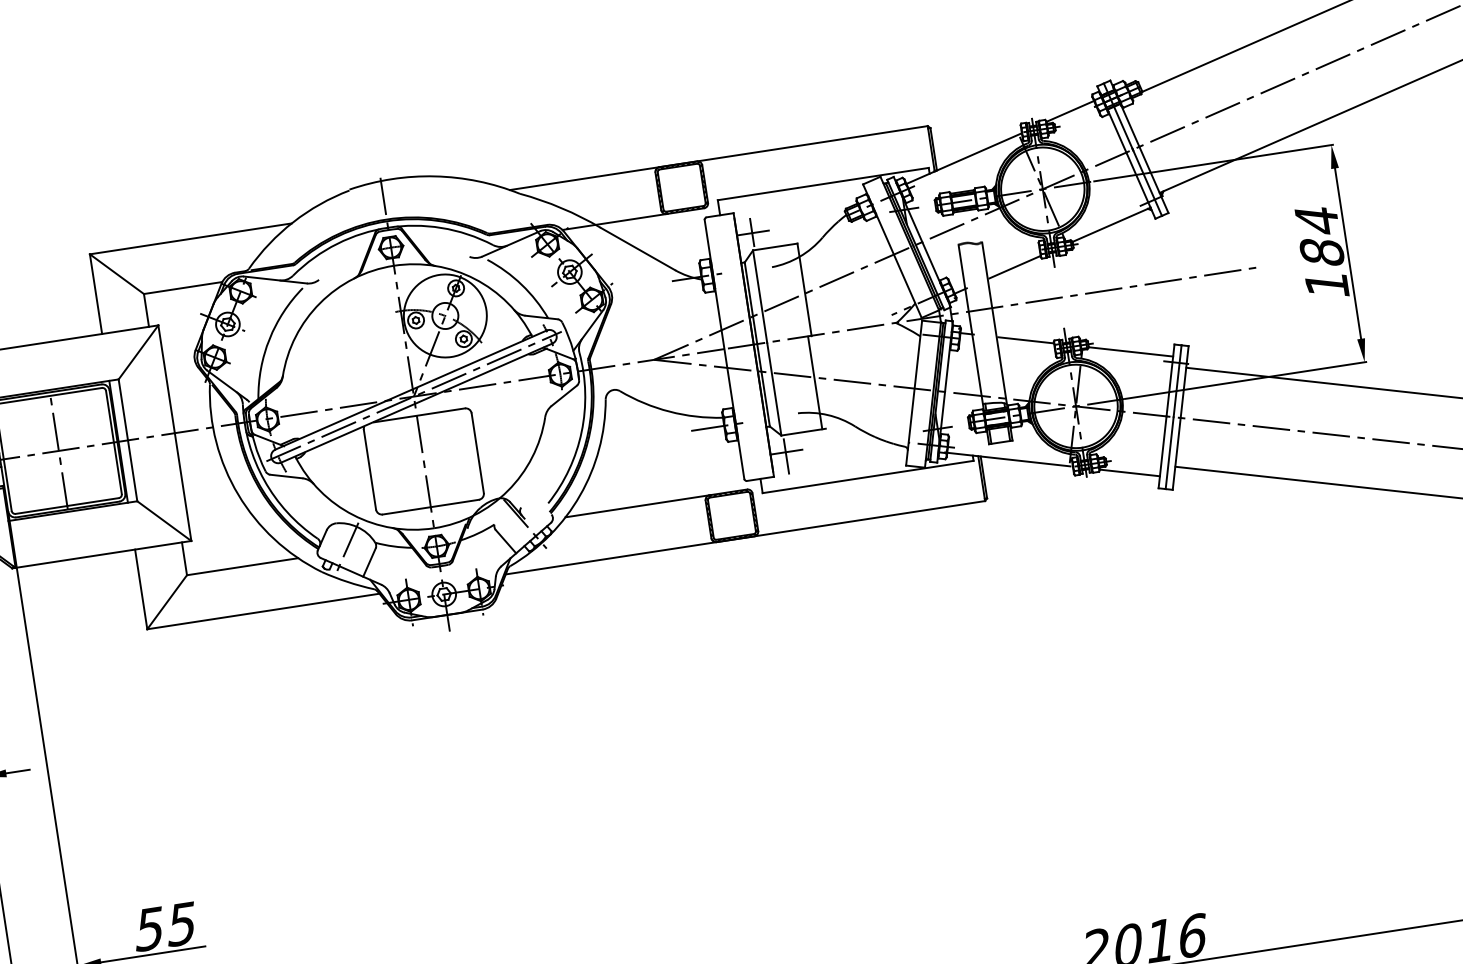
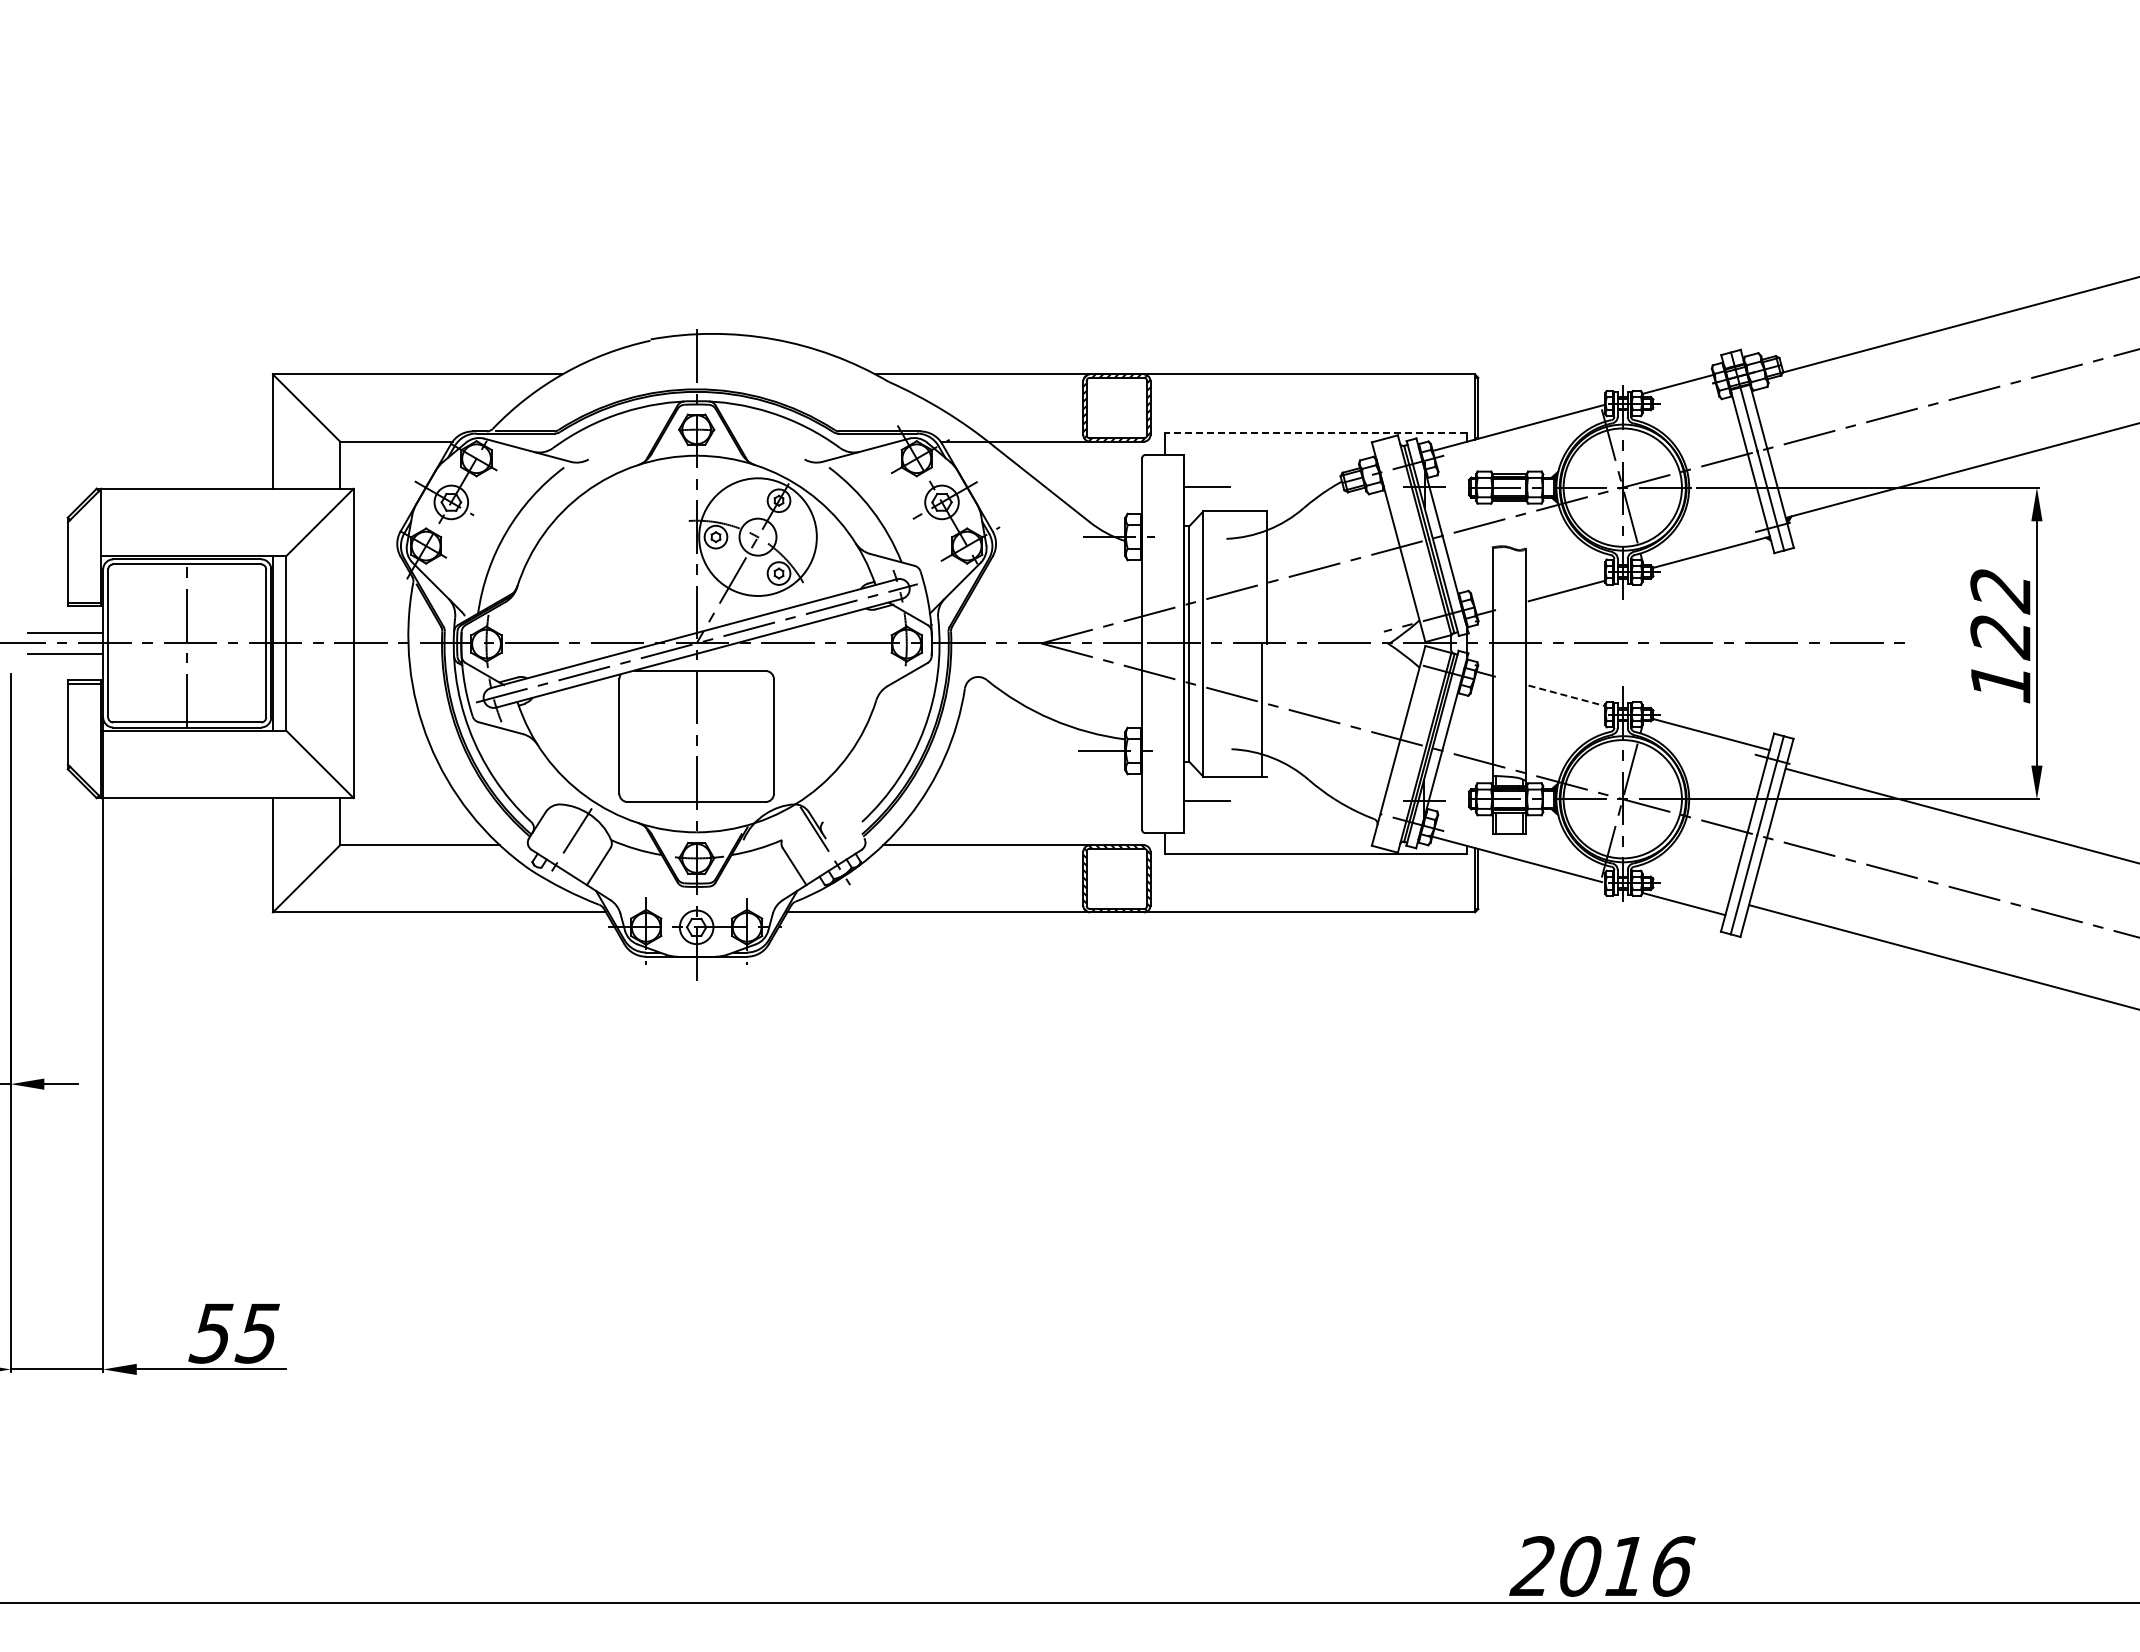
line: (822, 184) -> (1315, 433), solid -> dashed
line: (752, 232) -> (1206, 485), removed
text: (1319, 237) -> (2000, 614), 184 -> 122
line: (1025, 340) -> (1566, 695), solid -> dashed
line: (786, 456) -> (1206, 807), removed

